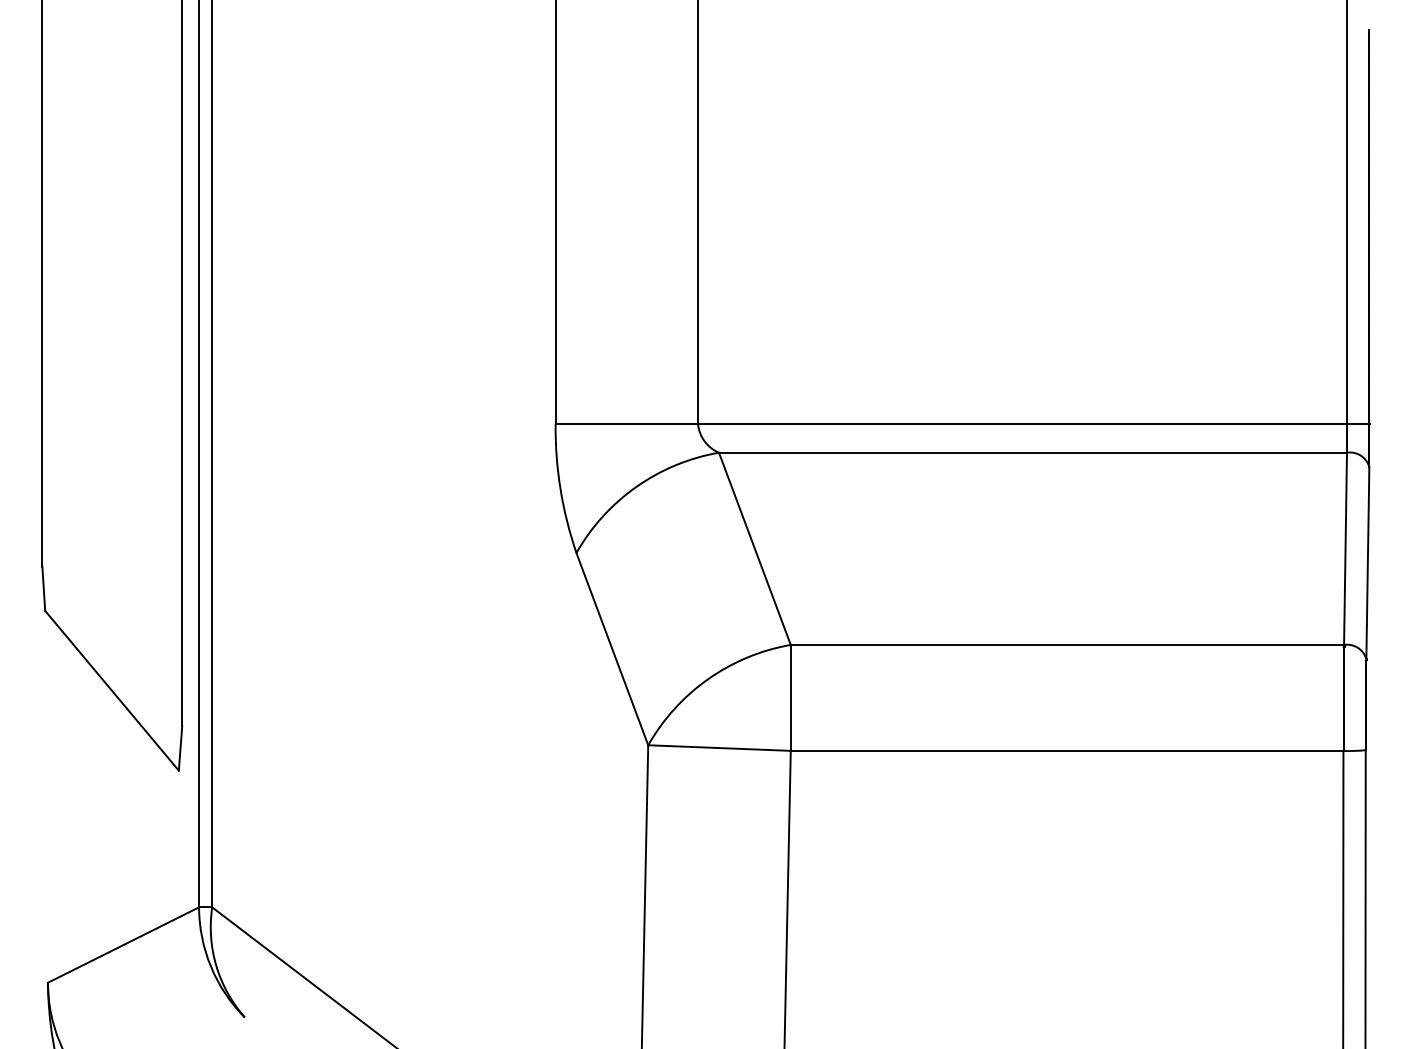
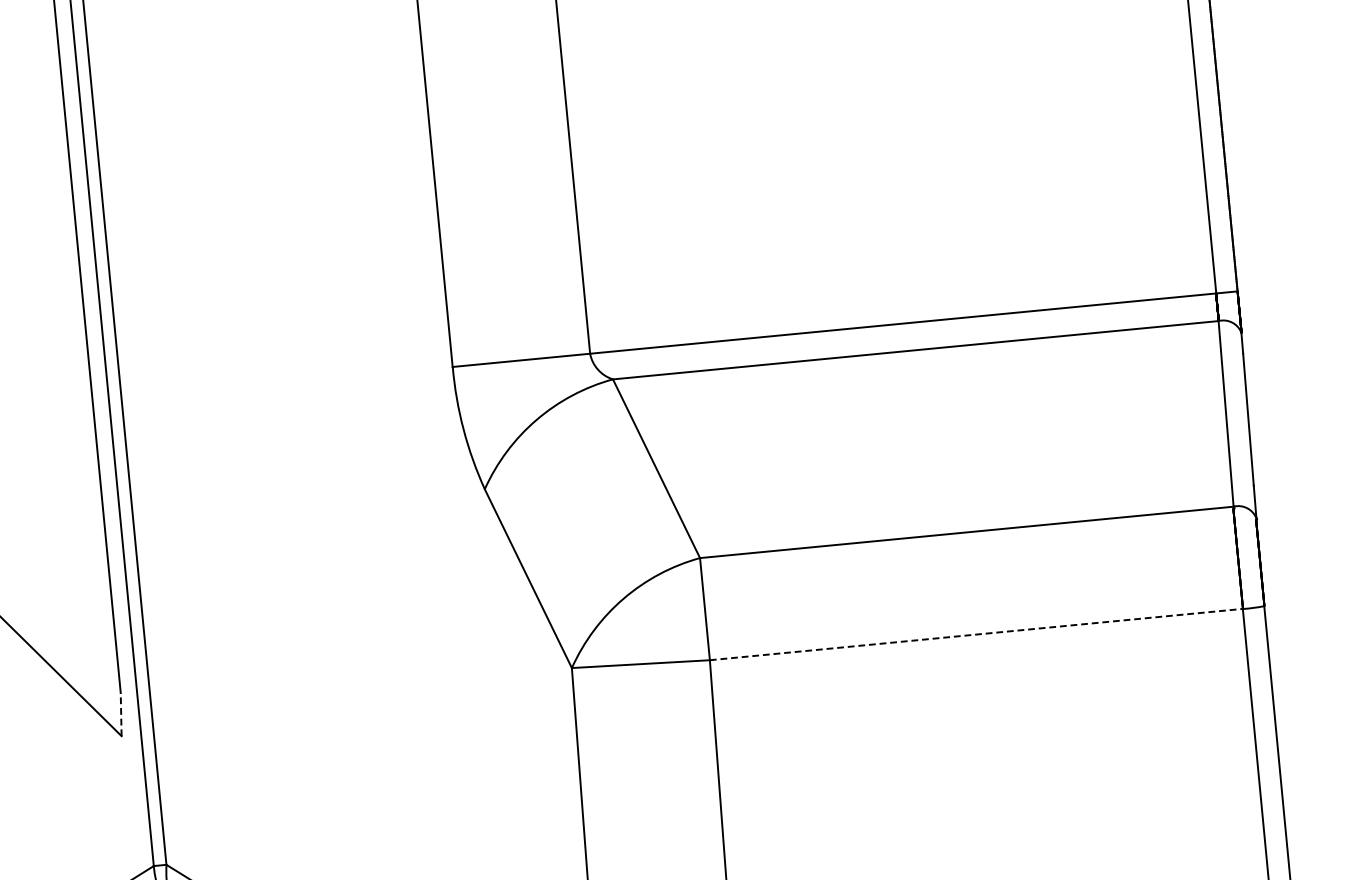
line: (180, 747) -> (121, 713), solid -> dashed
line: (1067, 750) -> (976, 634), solid -> dashed

